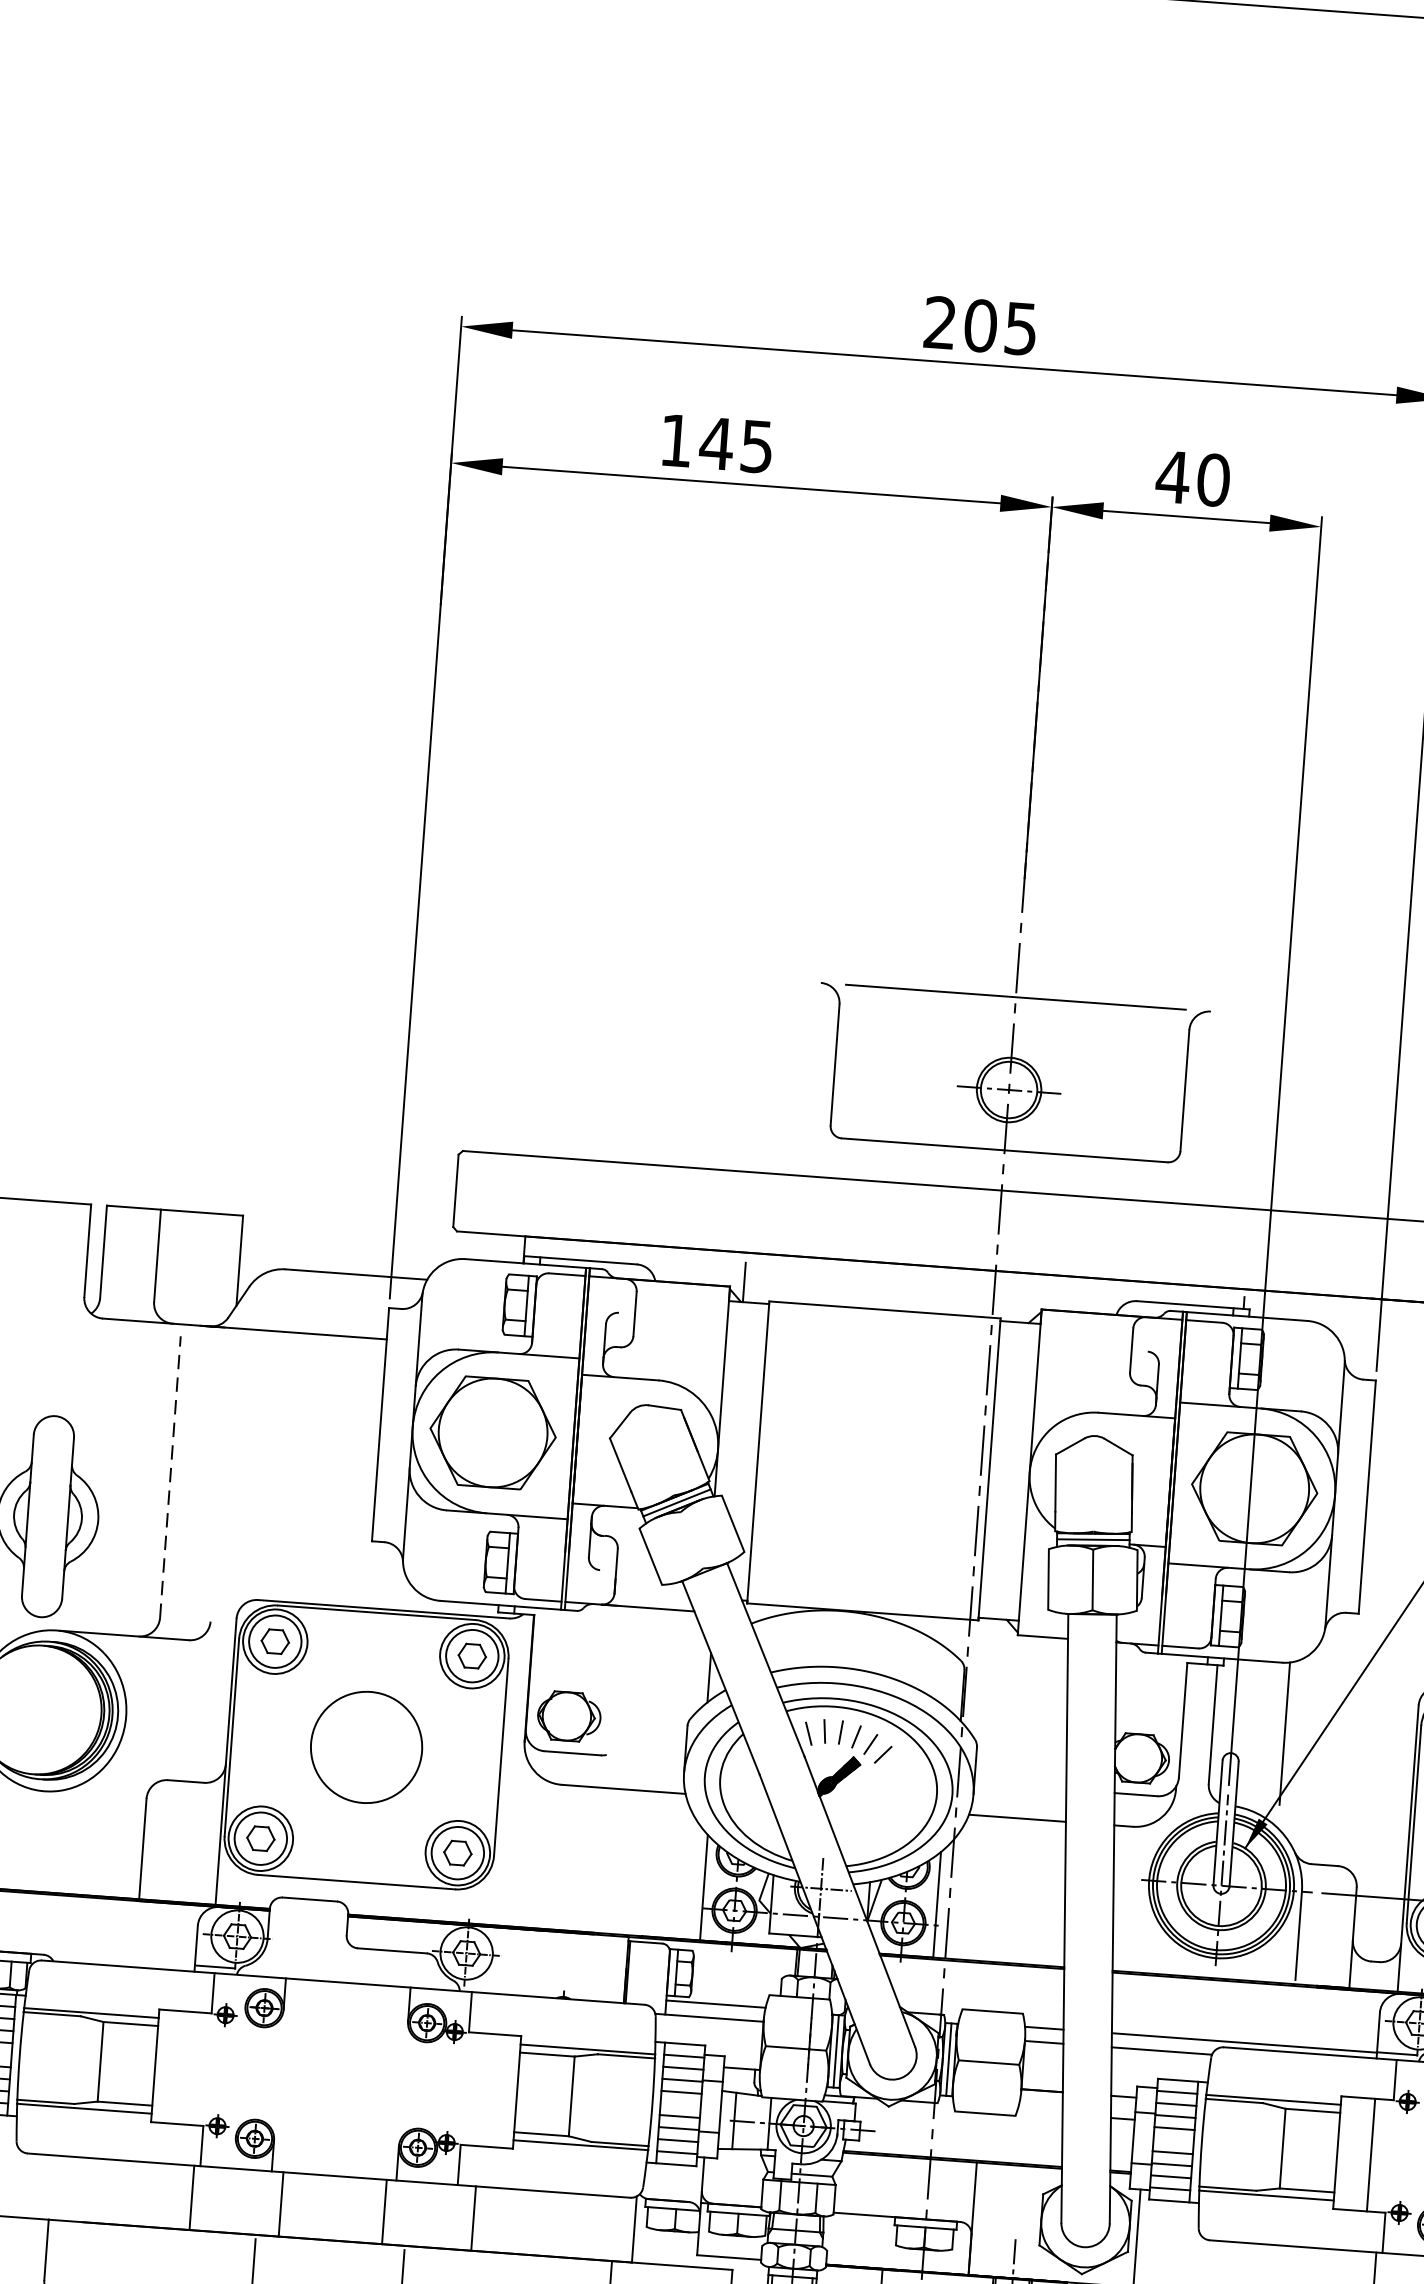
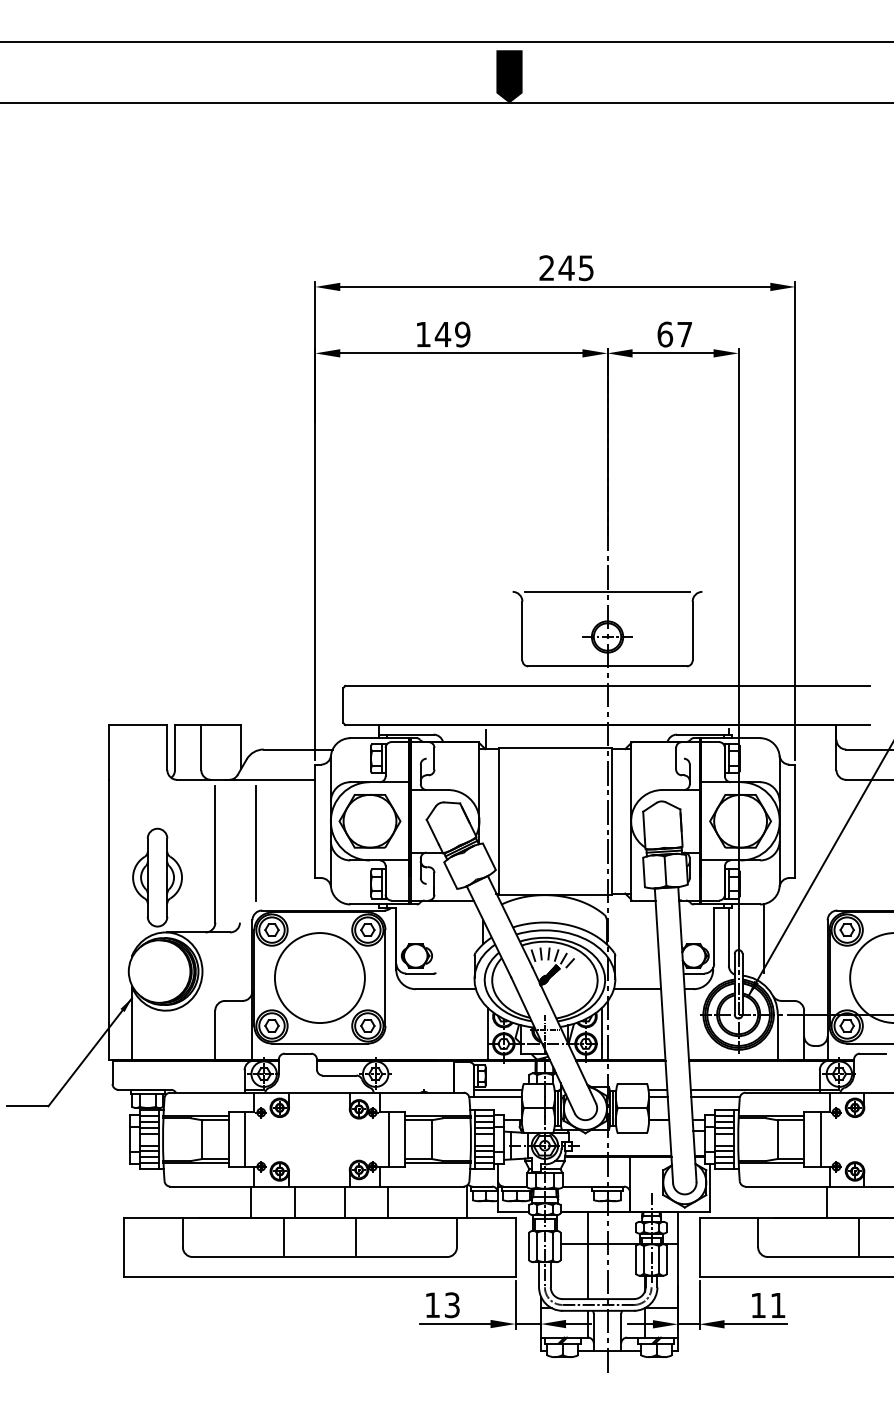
text: (980, 326) -> (566, 268), 205 -> 245
text: (756, 446) -> (462, 334), 145 -> 149
text: (1192, 478) -> (674, 334), 40 -> 67
line: (256, 1461) -> (256, 843), added
line: (170, 1477) -> (215, 854), dashed -> solid
circle: (365, 1748) -> (319, 978), size x1.67
line: (189, 2068) -> (245, 1139), added
line: (483, 2089) -> (388, 1139), added

